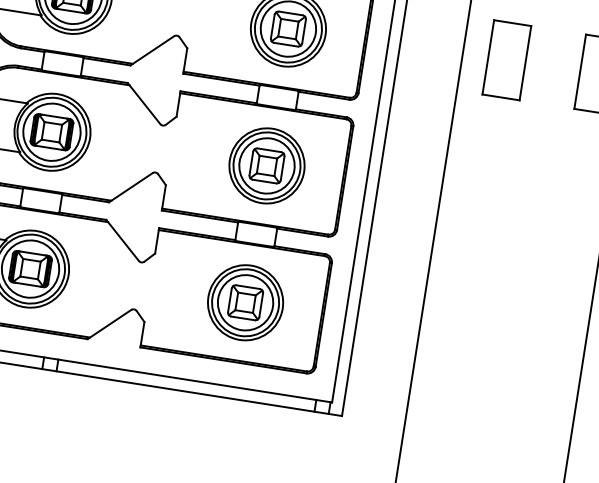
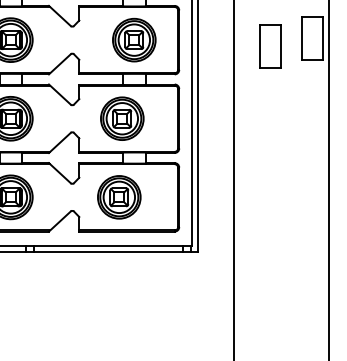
part: (506, 60) -> (270, 46), moved
part: (267, 165) -> (122, 118), moved
part: (245, 303) -> (119, 197), moved

